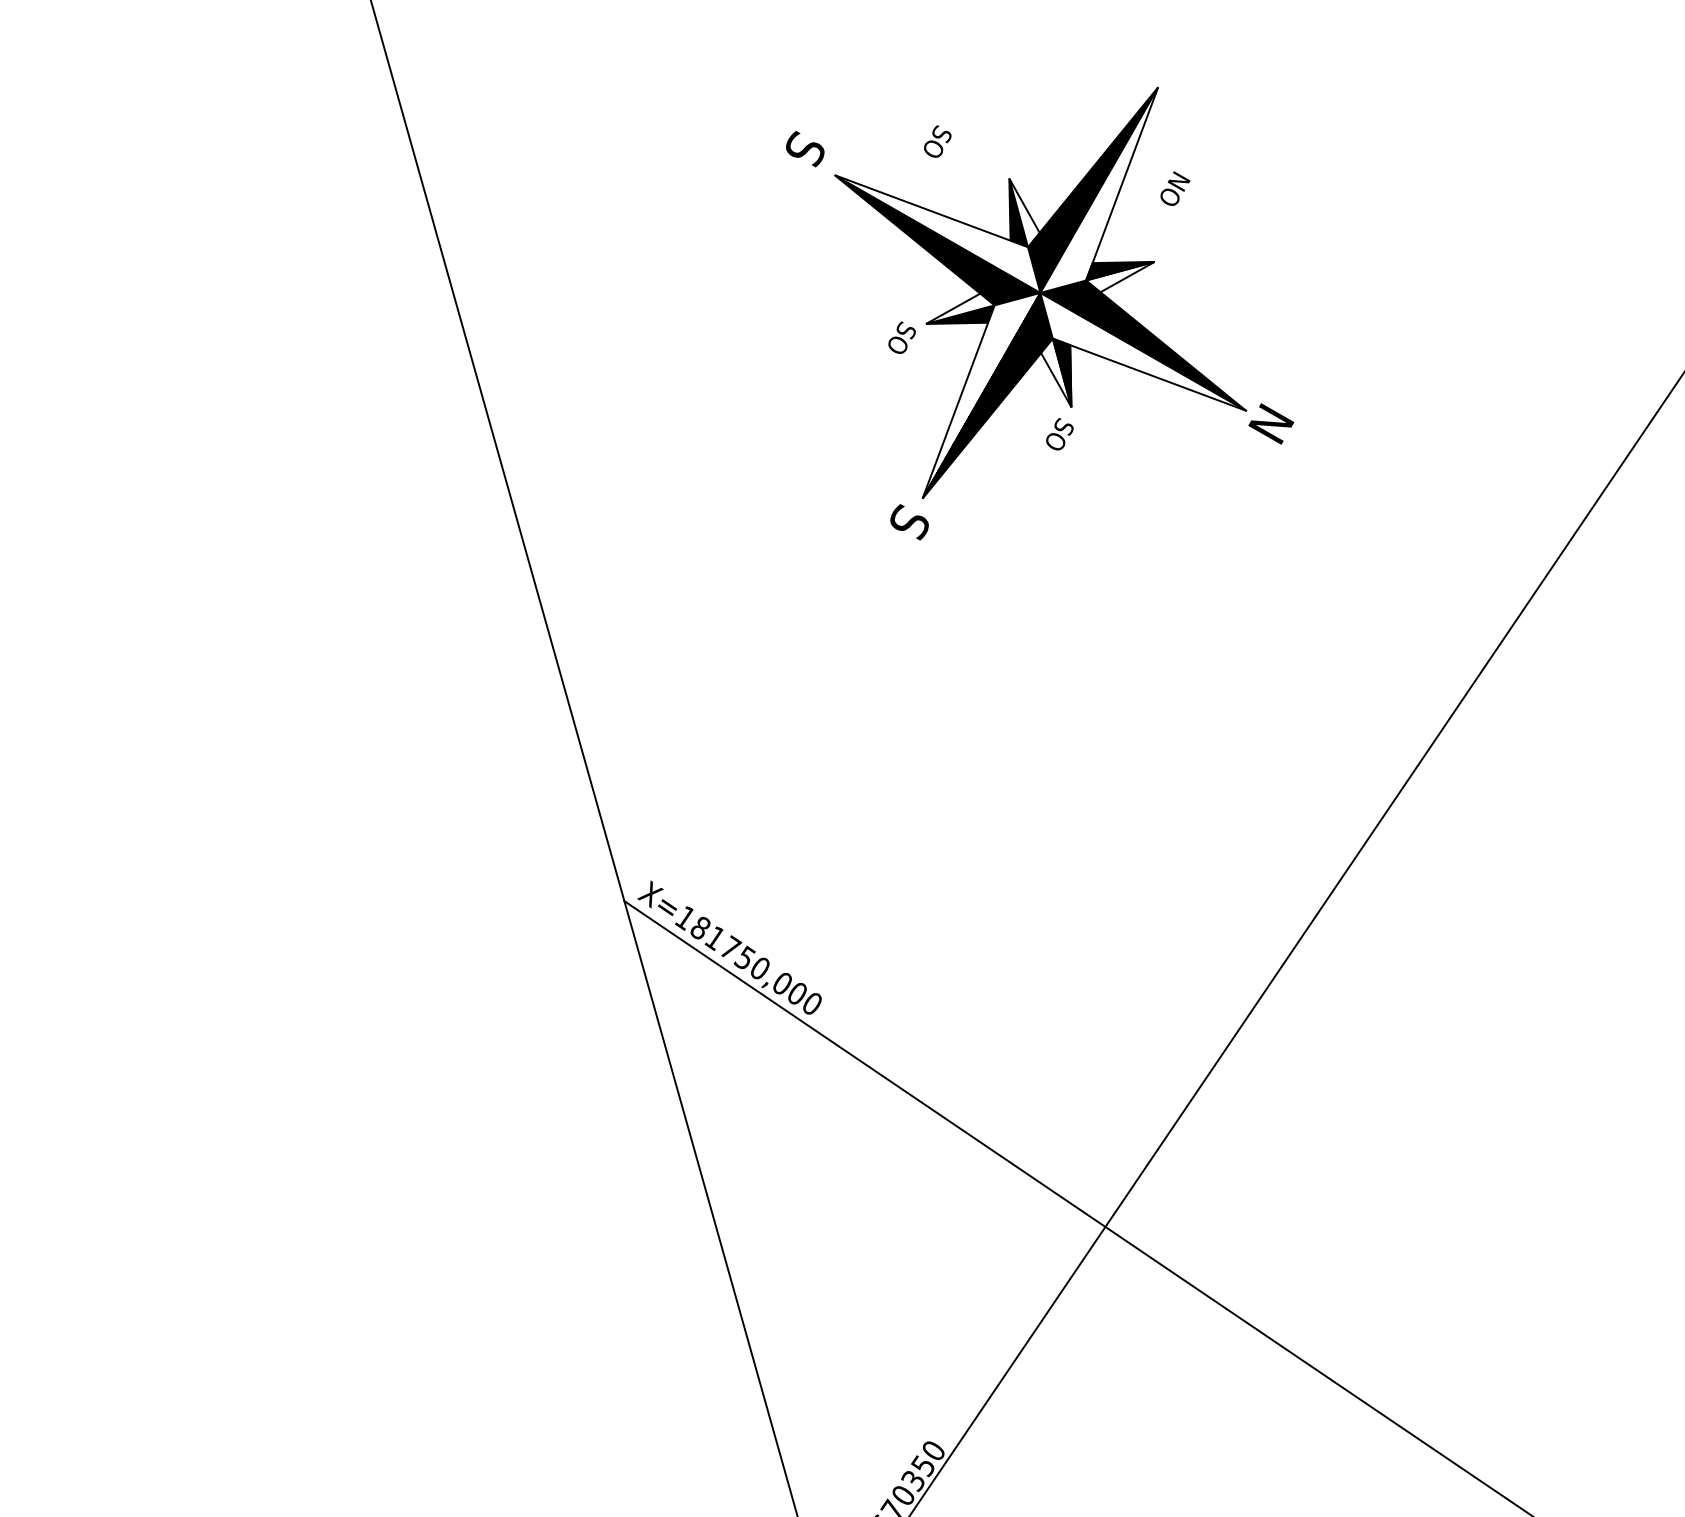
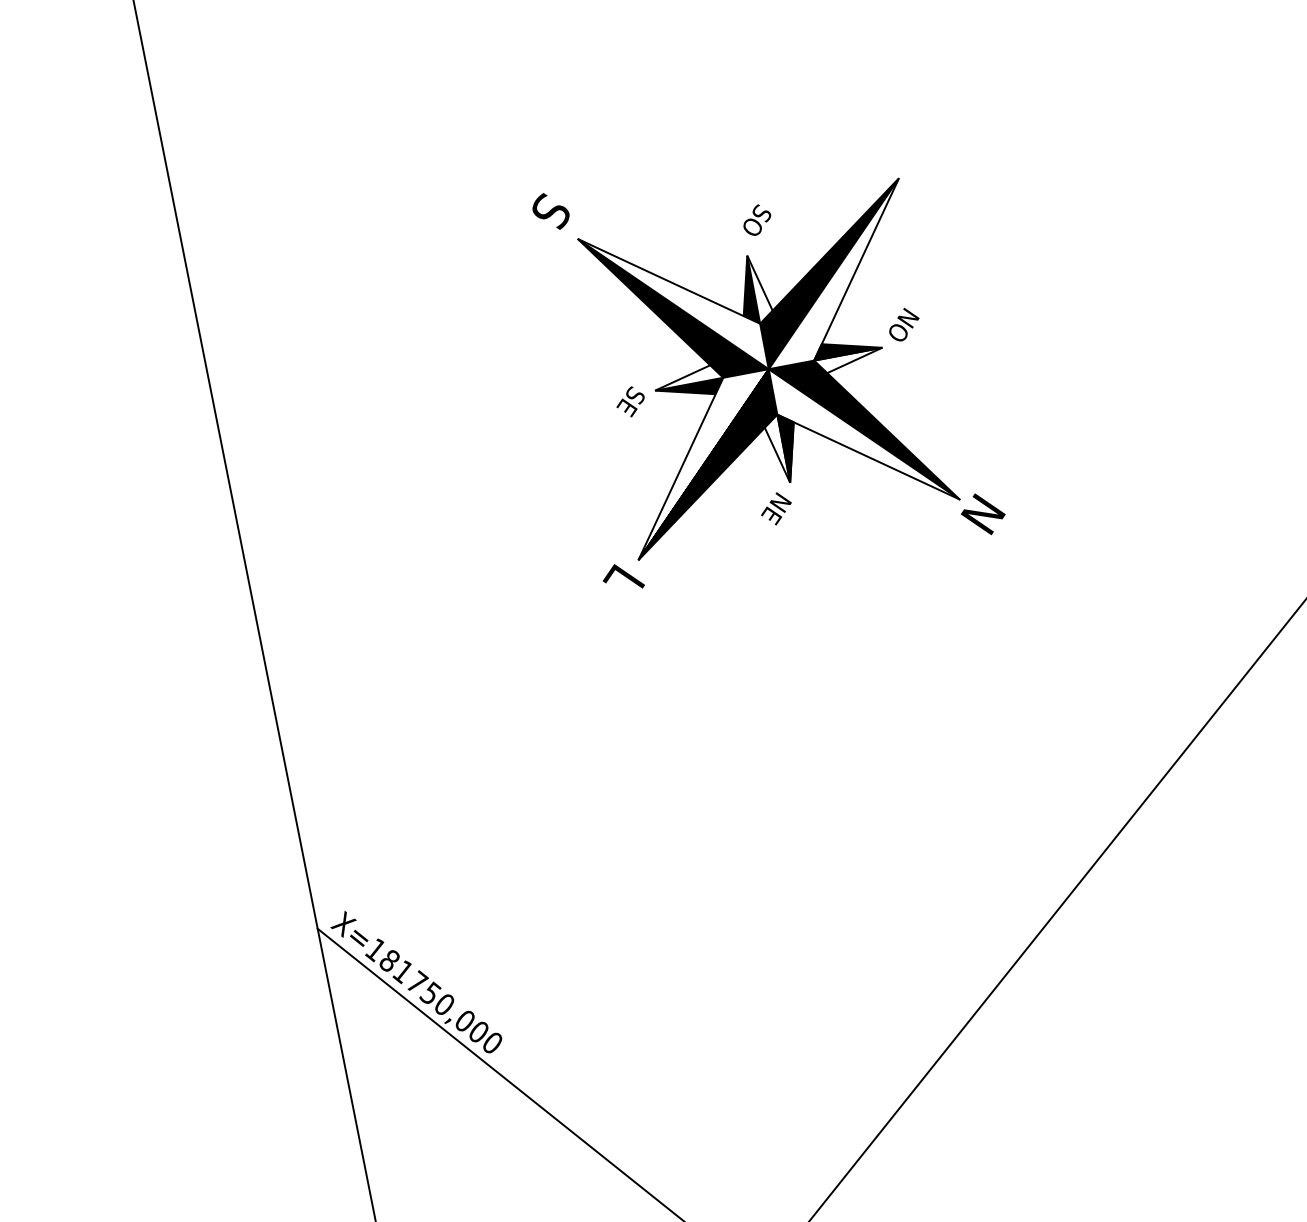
text: (937, 141) -> (757, 220), moved
text: (1175, 188) -> (904, 324), moved
text: (898, 343) -> (626, 407), SO -> SE
text: (1059, 434) -> (776, 508), SO -> NE
text: (909, 522) -> (623, 582), S -> L

